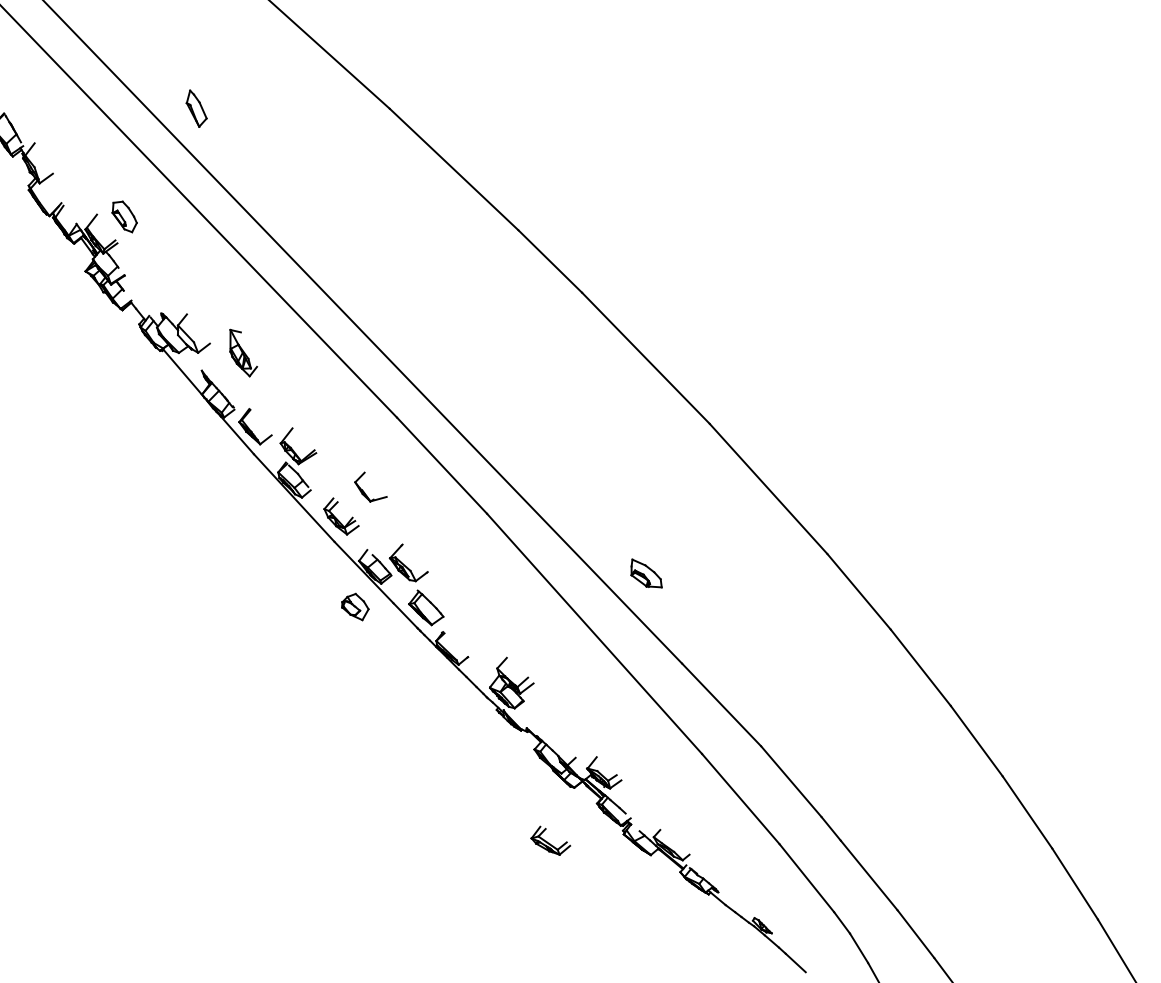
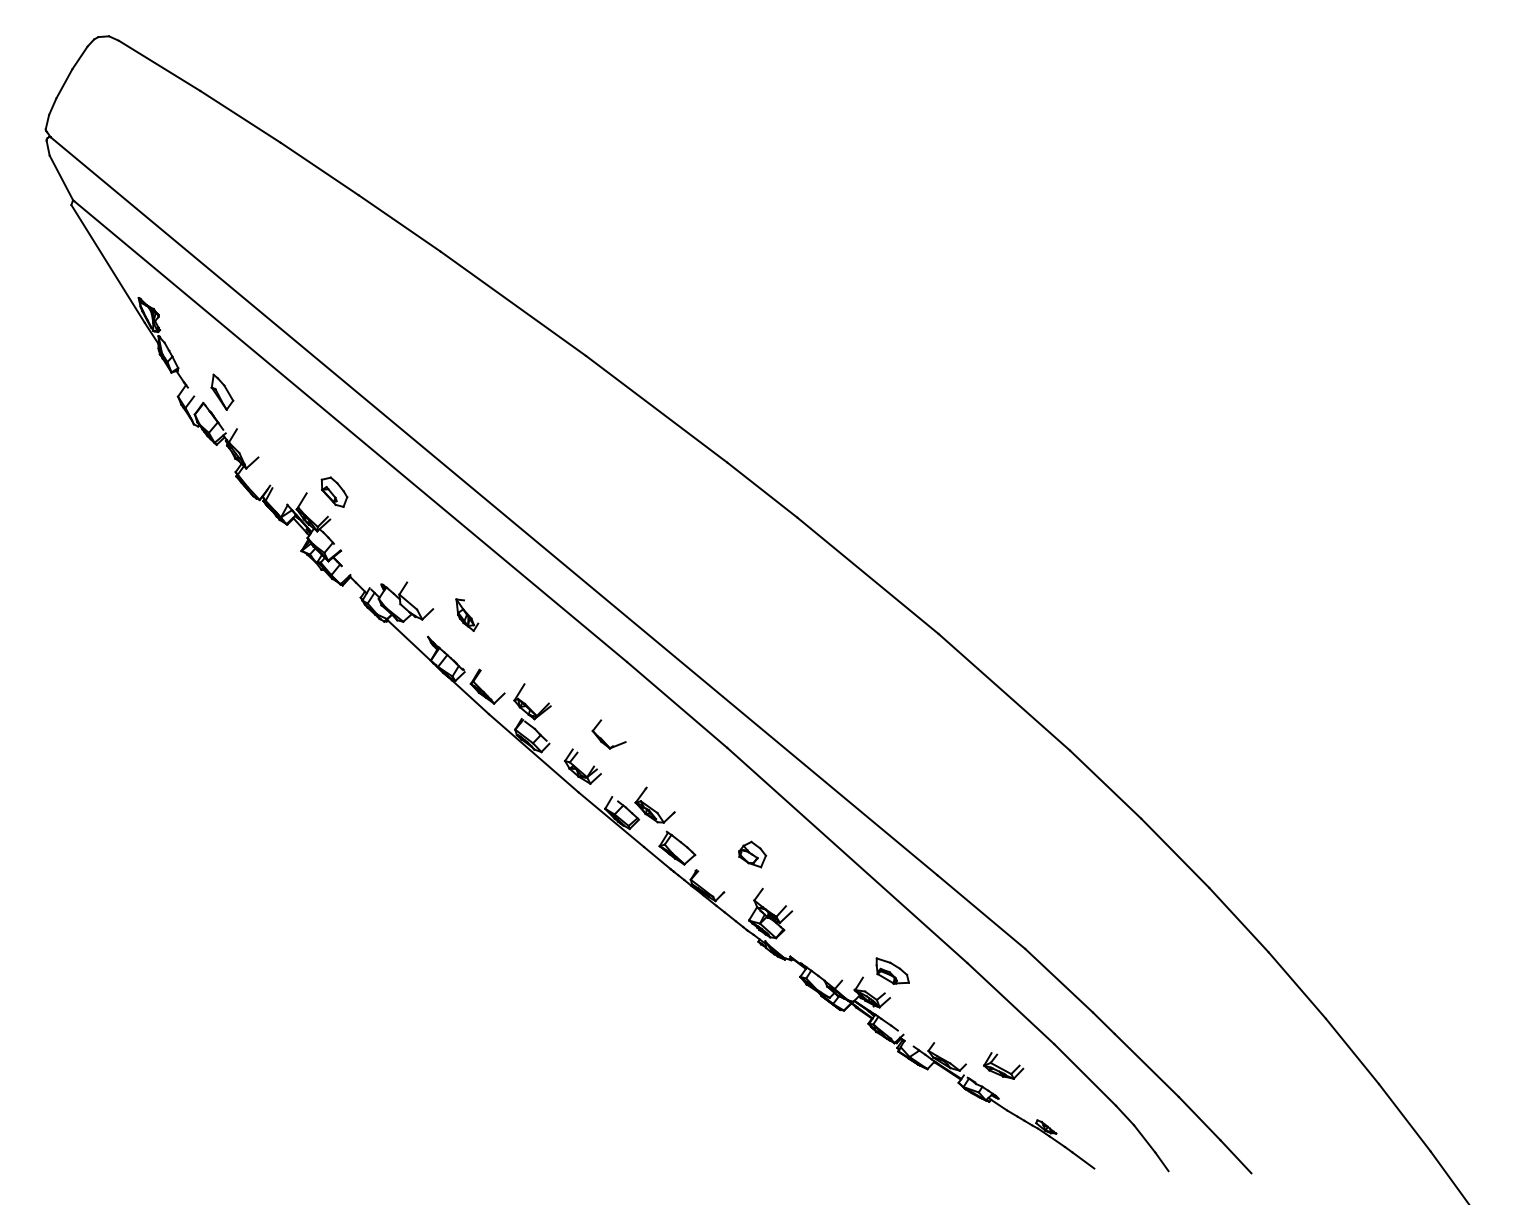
part: (197, 108) -> (222, 391), moved
part: (243, 352) -> (467, 614), size x0.71
part: (646, 573) -> (892, 970), moved
part: (355, 606) -> (752, 854), moved
part: (550, 840) -> (1003, 1065), moved

